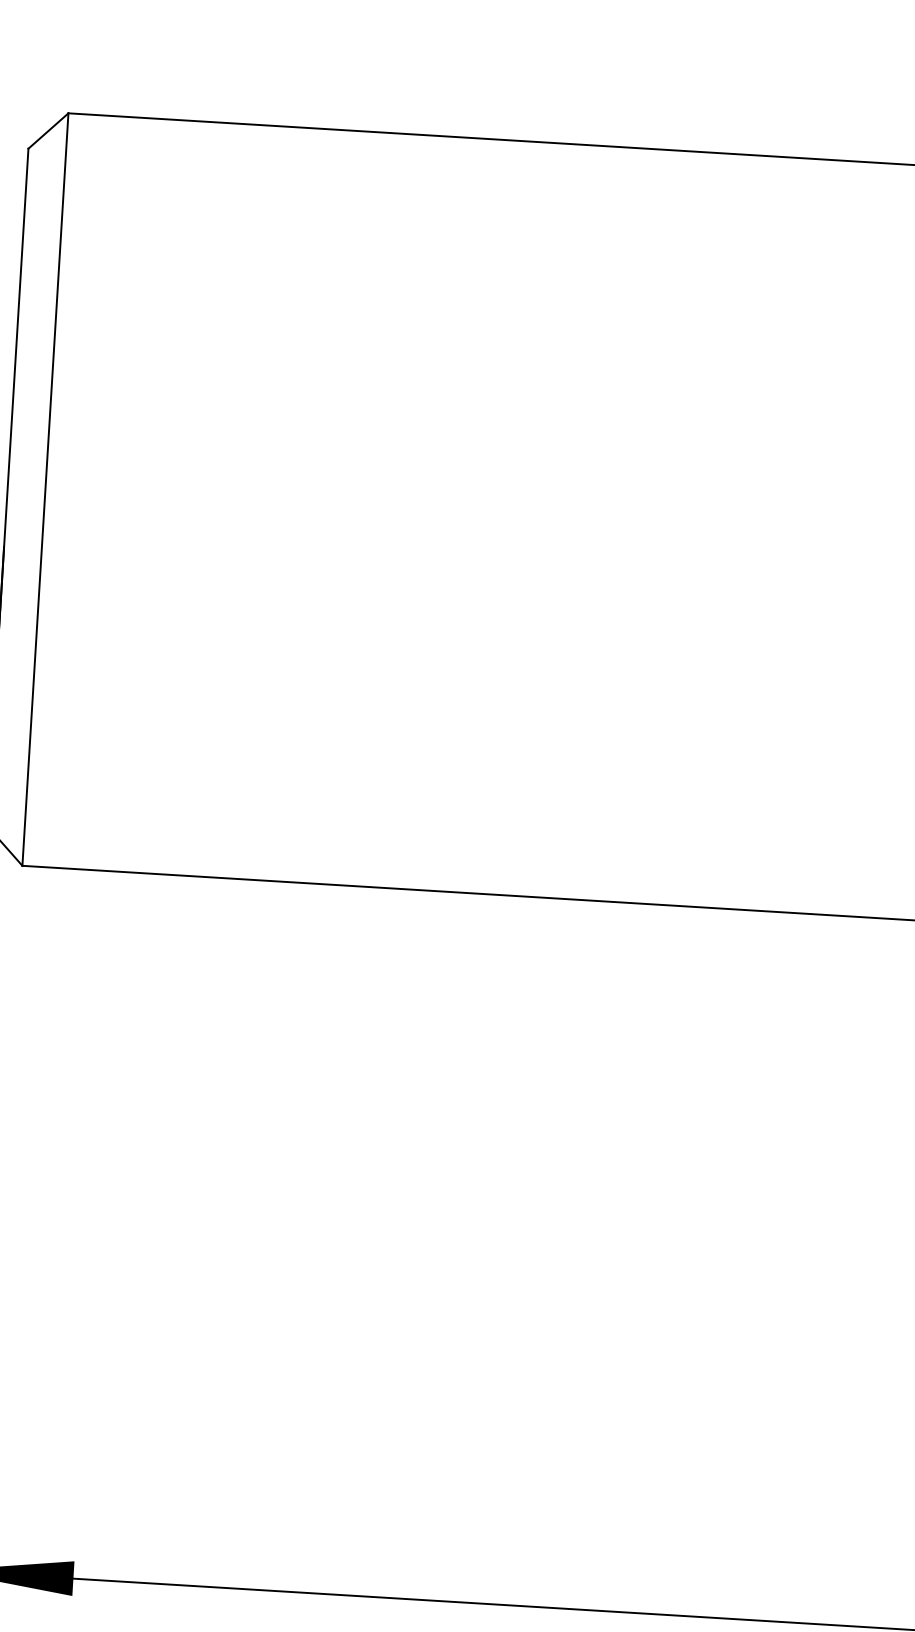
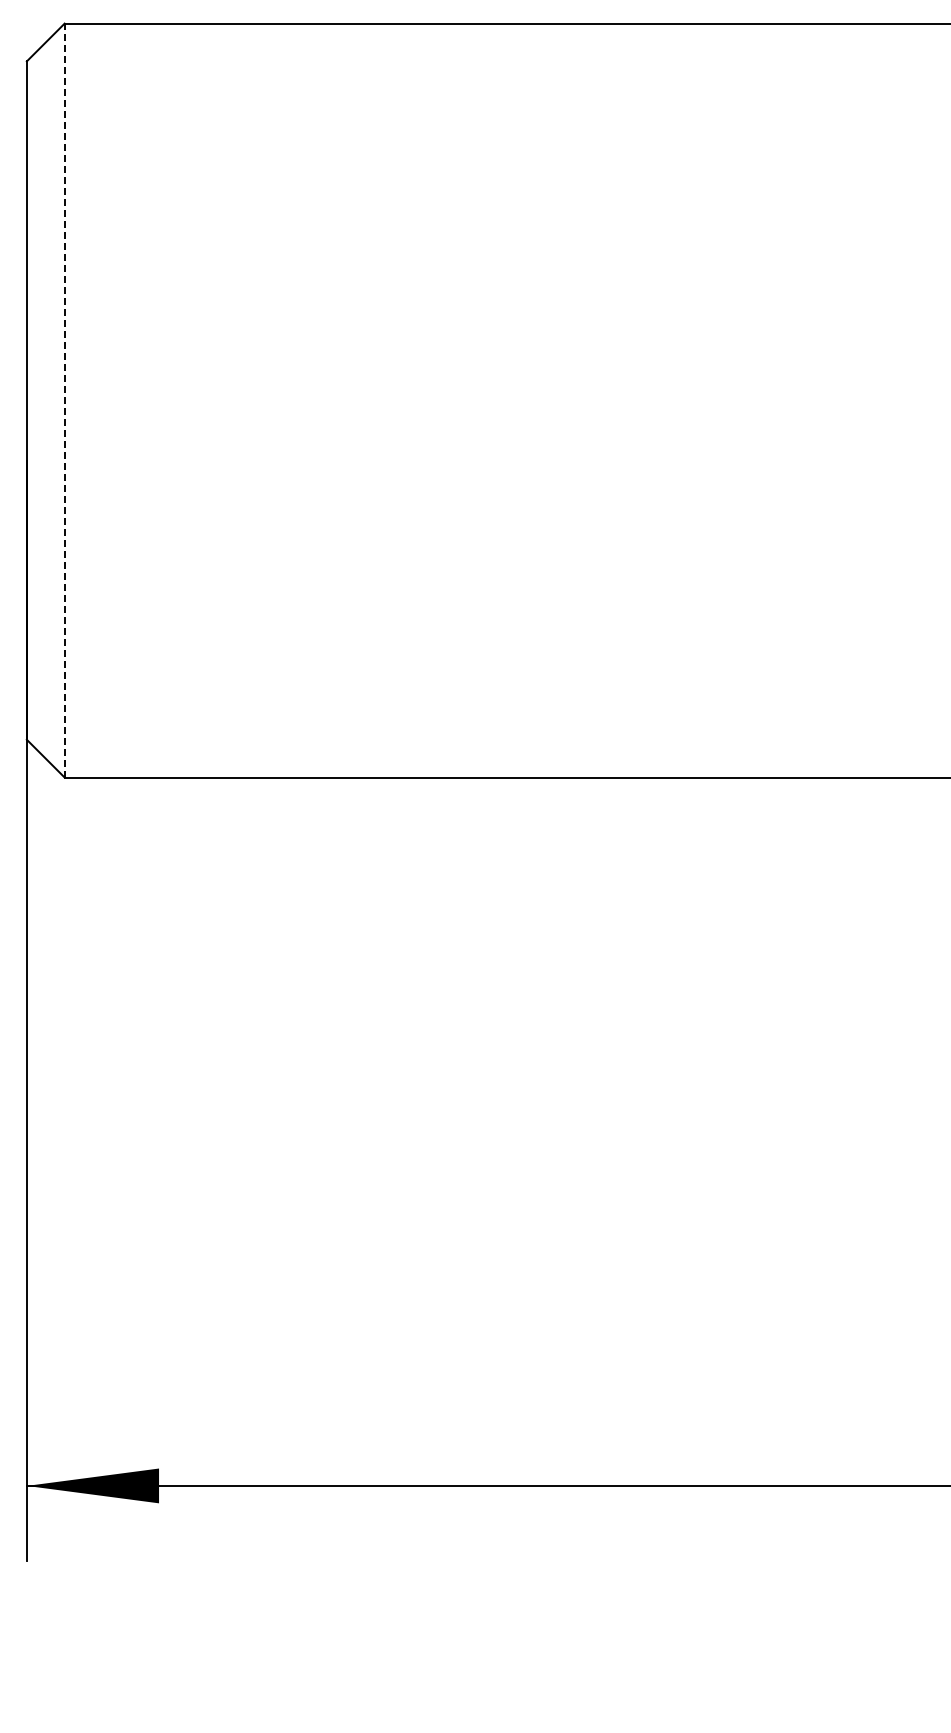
line: (45, 489) -> (64, 400), solid -> dashed

